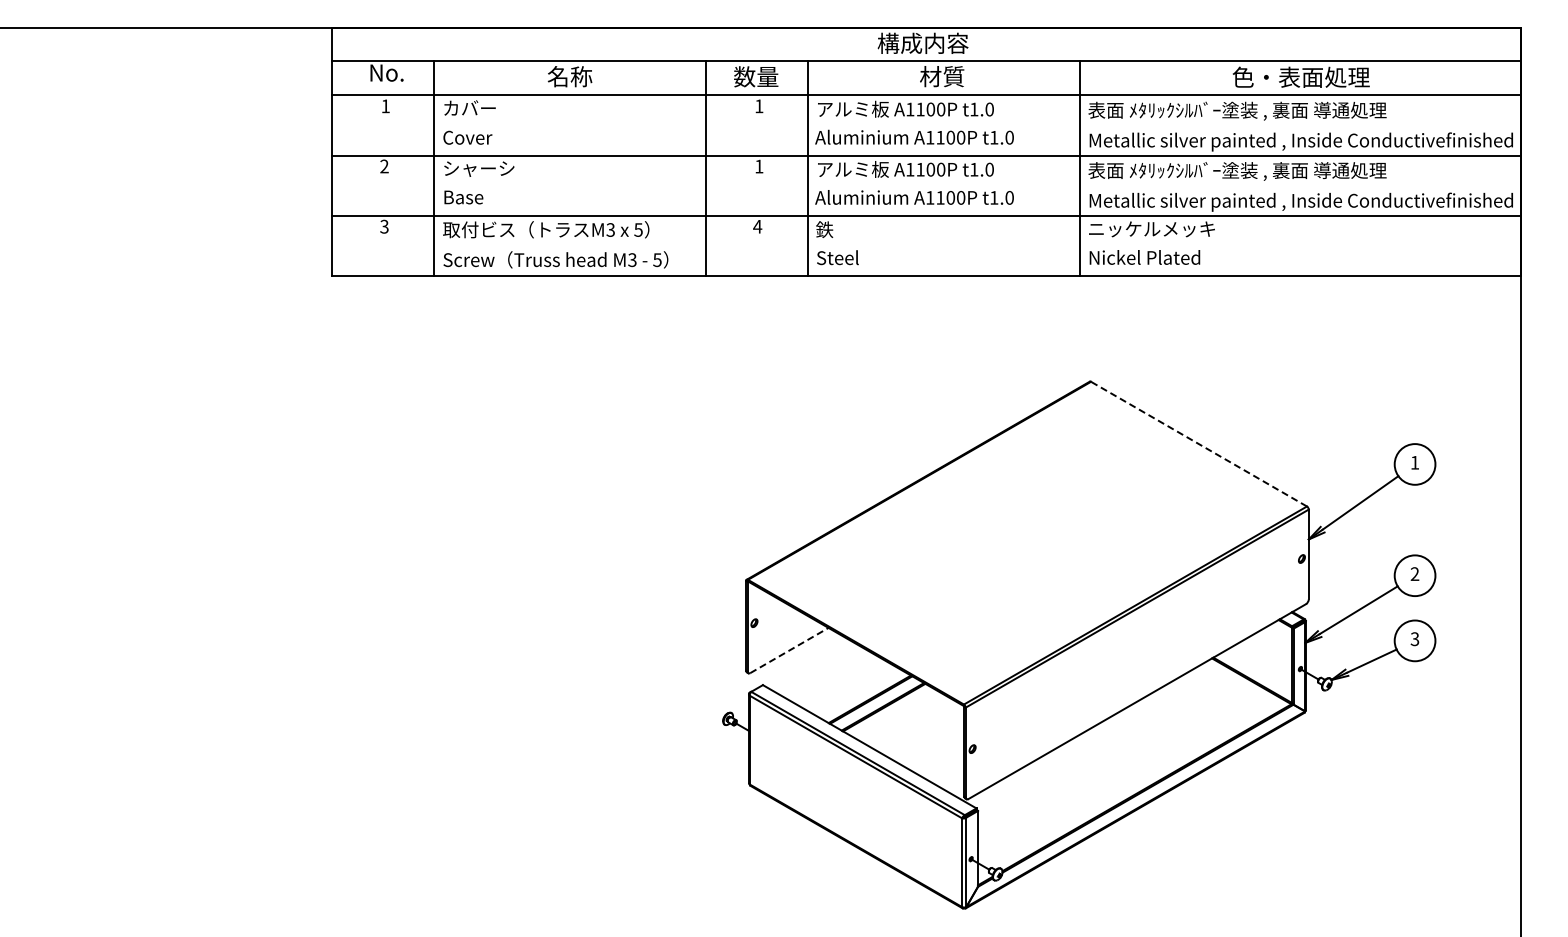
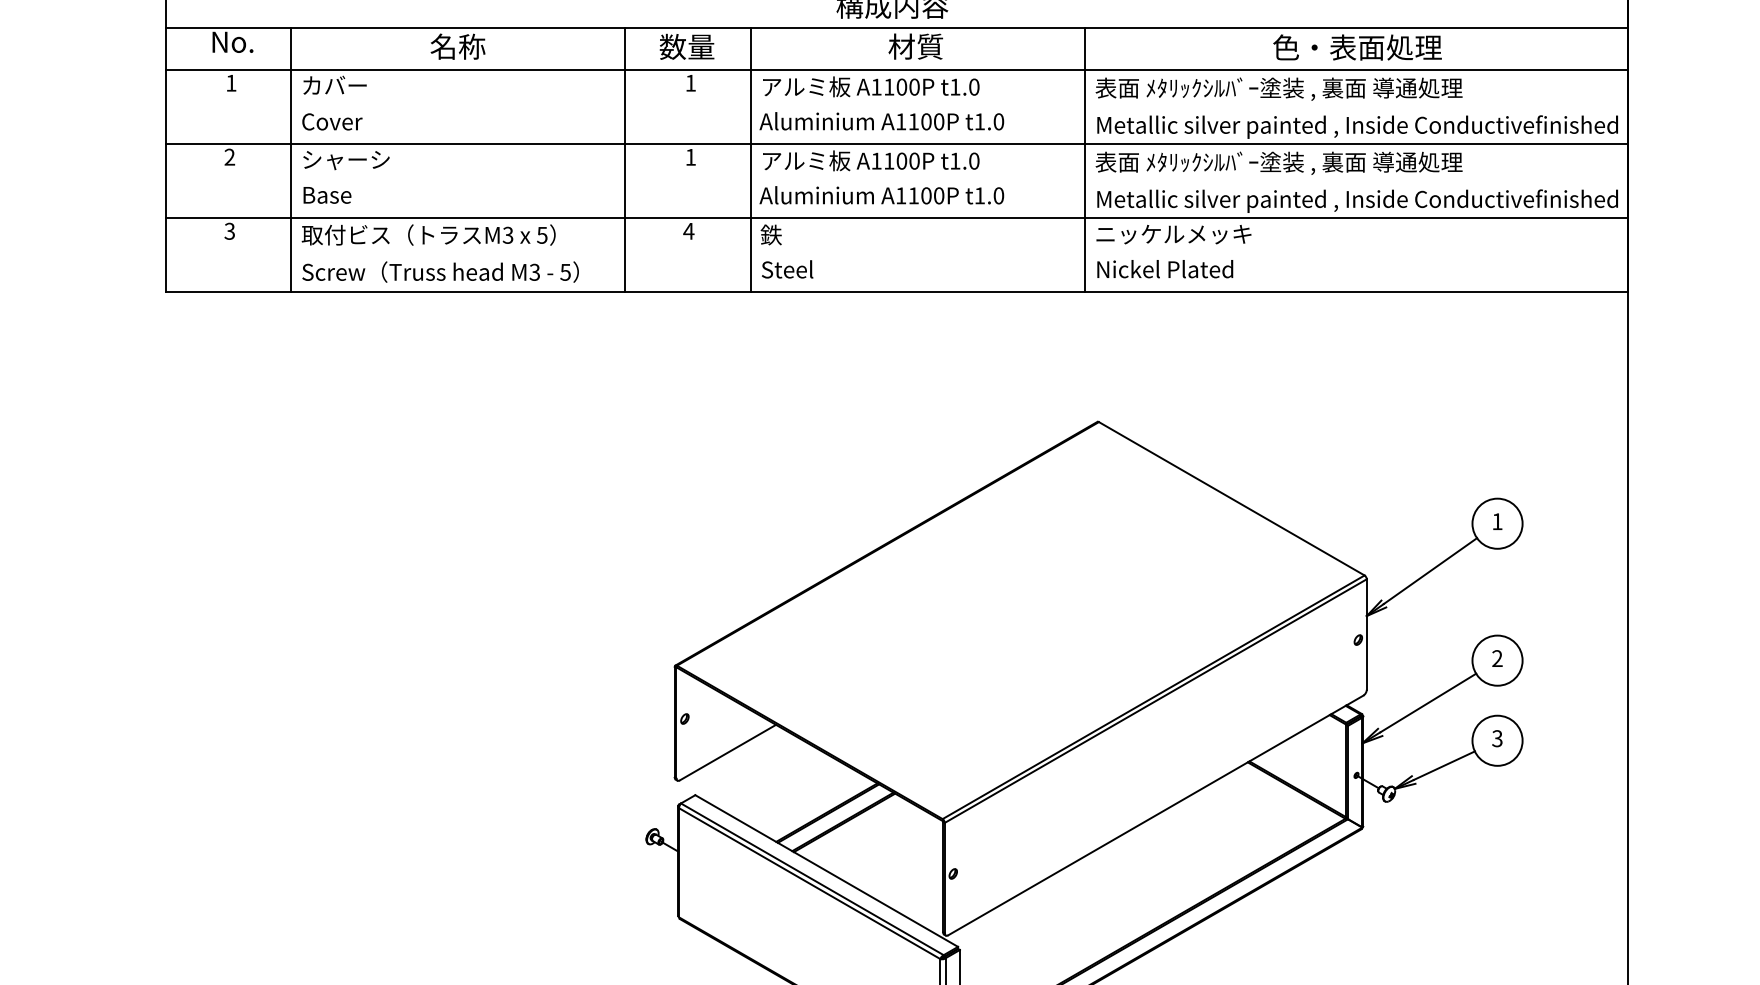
line: (1199, 444) -> (1232, 499), dashed -> solid
line: (789, 650) -> (728, 752), dashed -> solid

